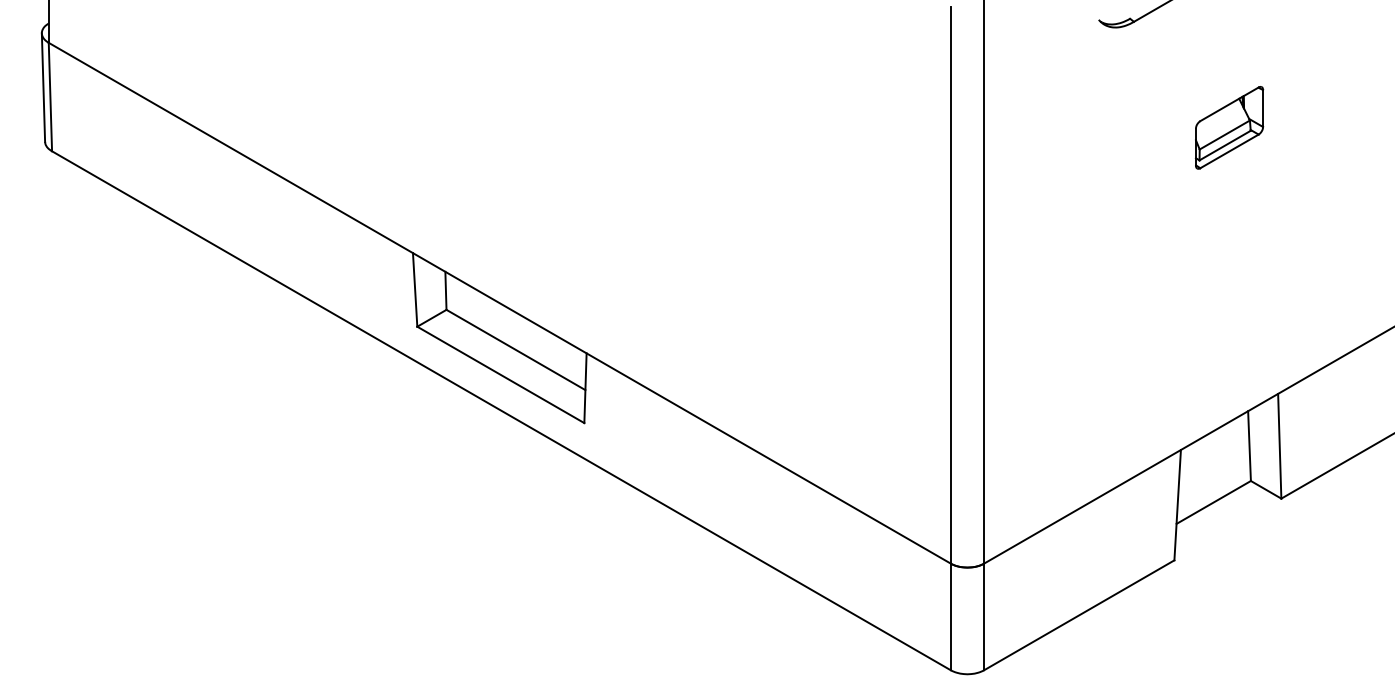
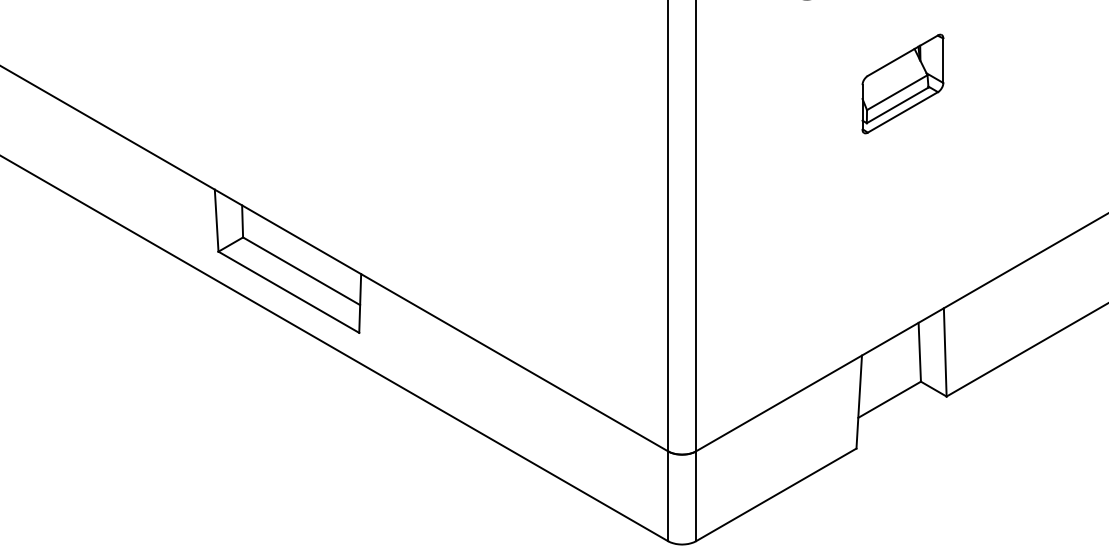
part: (1229, 127) -> (902, 83), size x1.43

